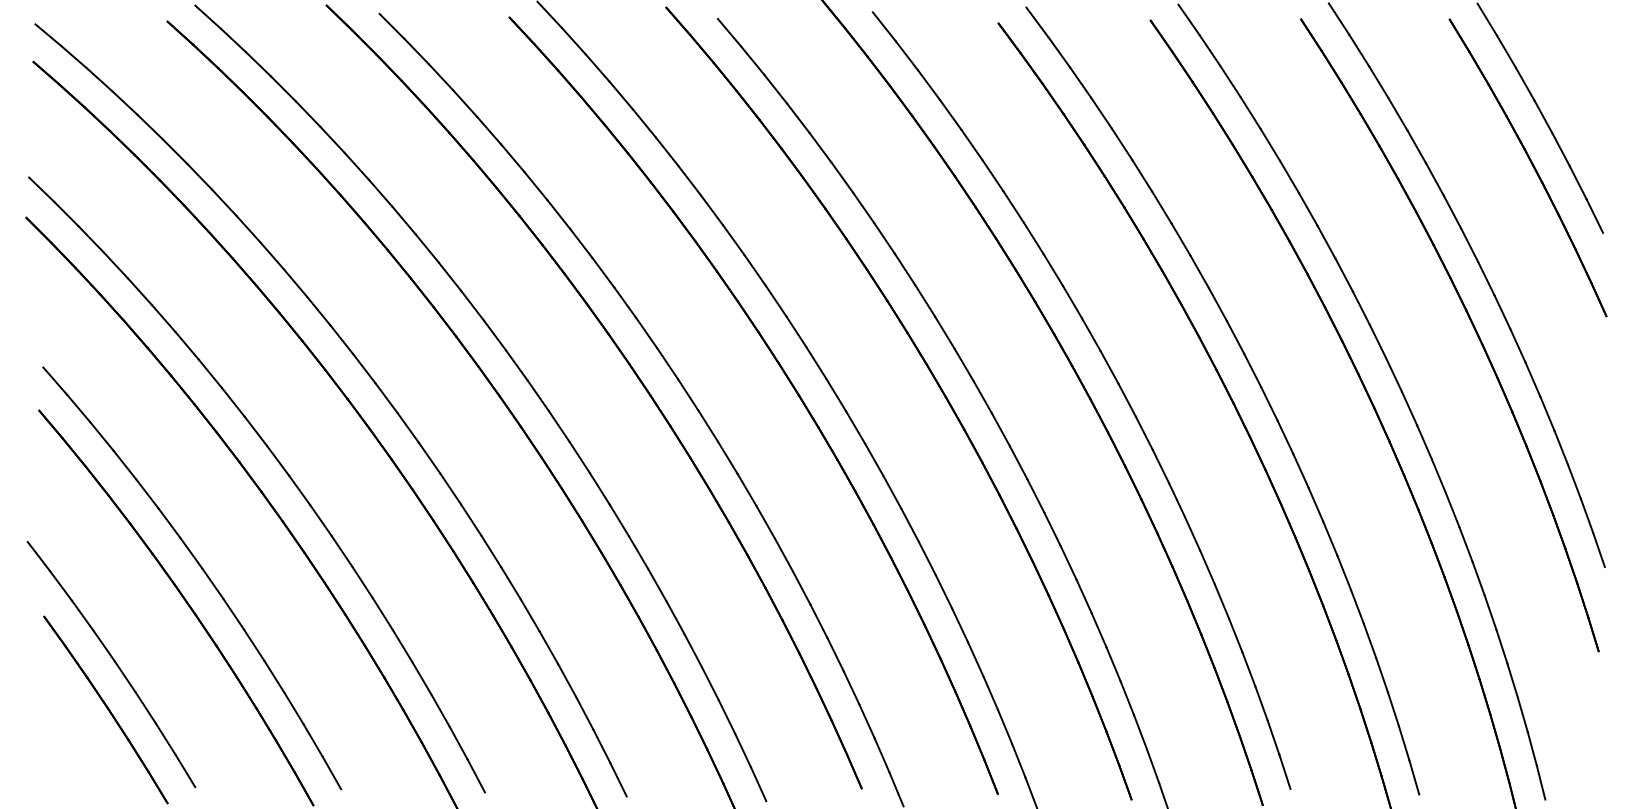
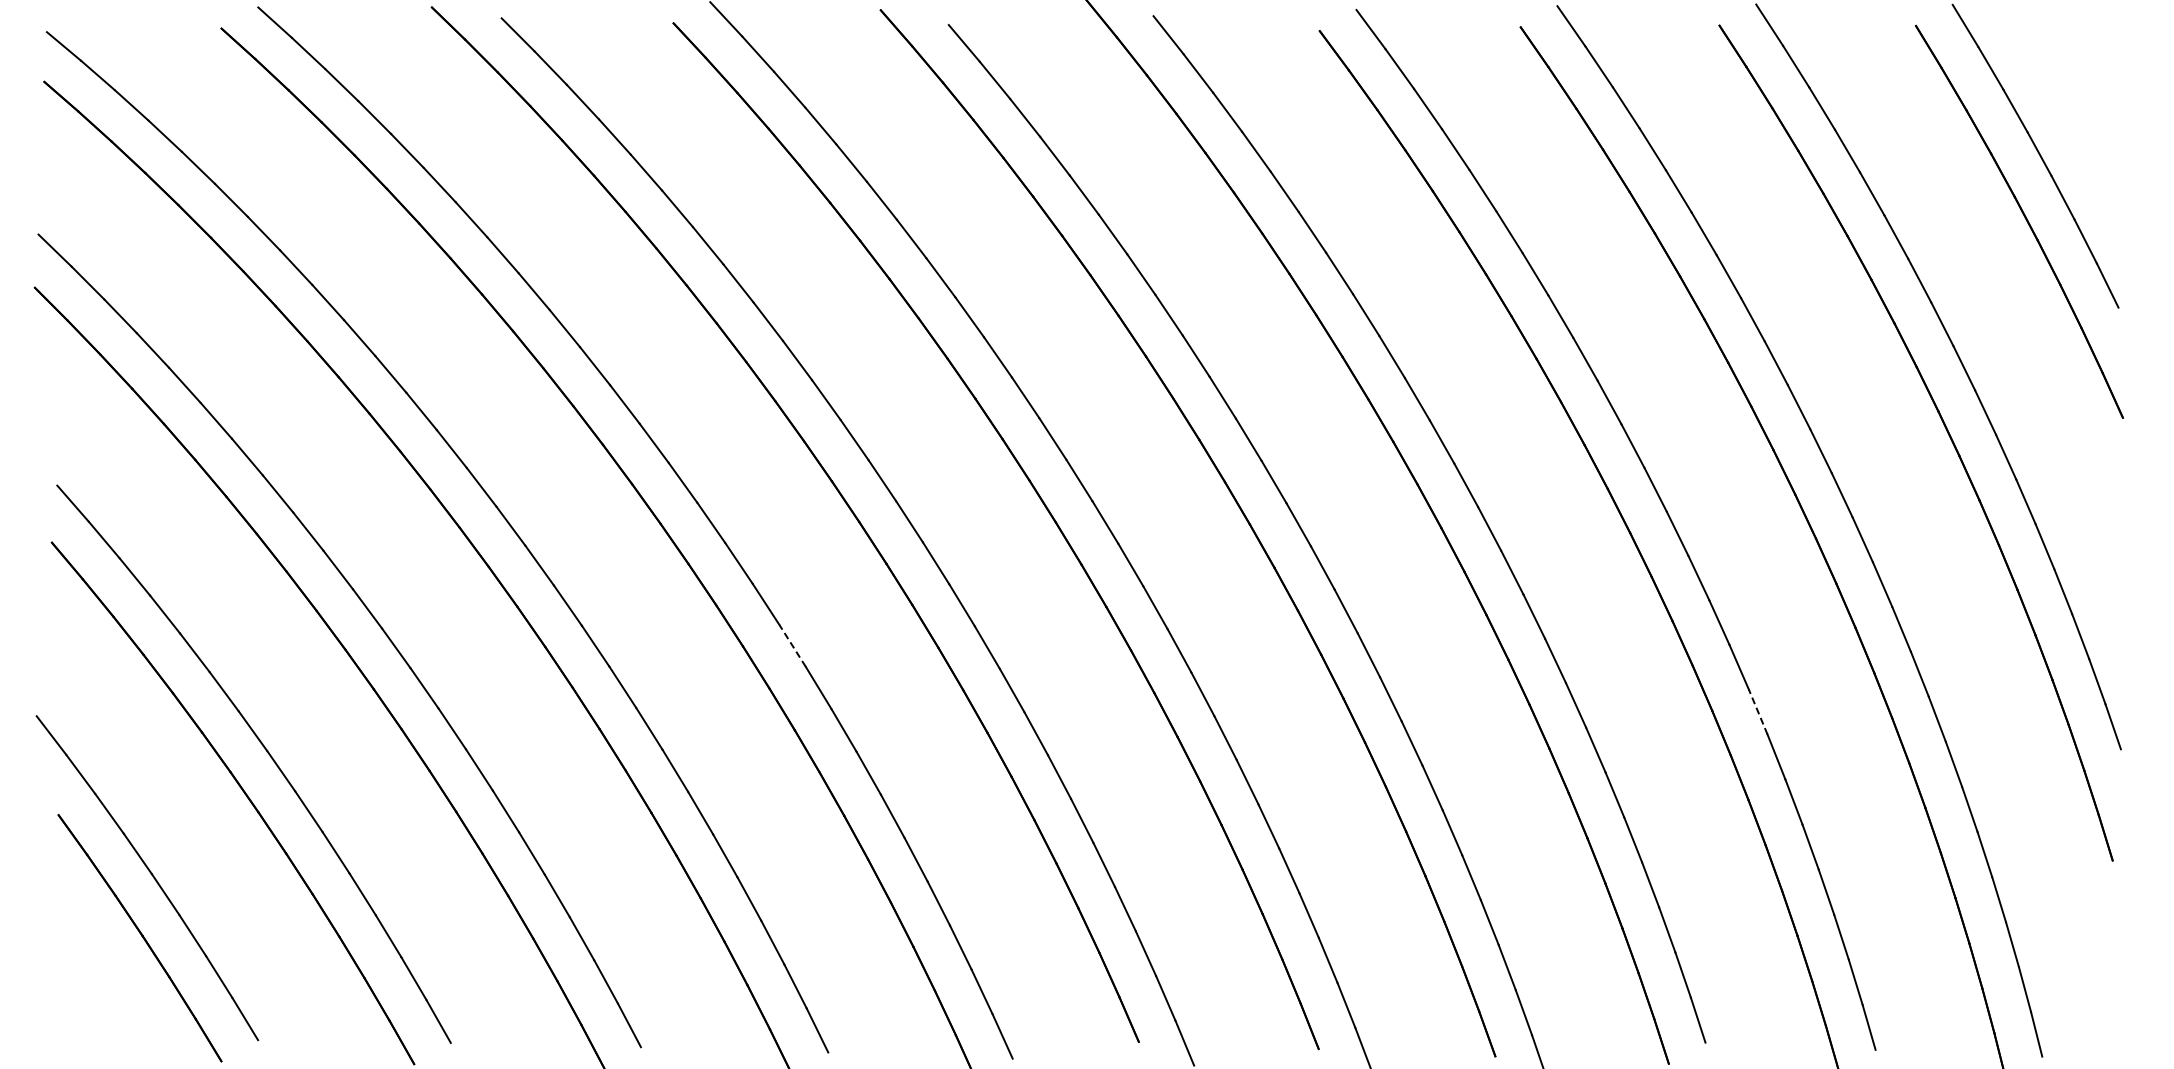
line: (599, 489) -> (792, 646), solid -> dashed
line: (1330, 538) -> (1758, 711), solid -> dashed

